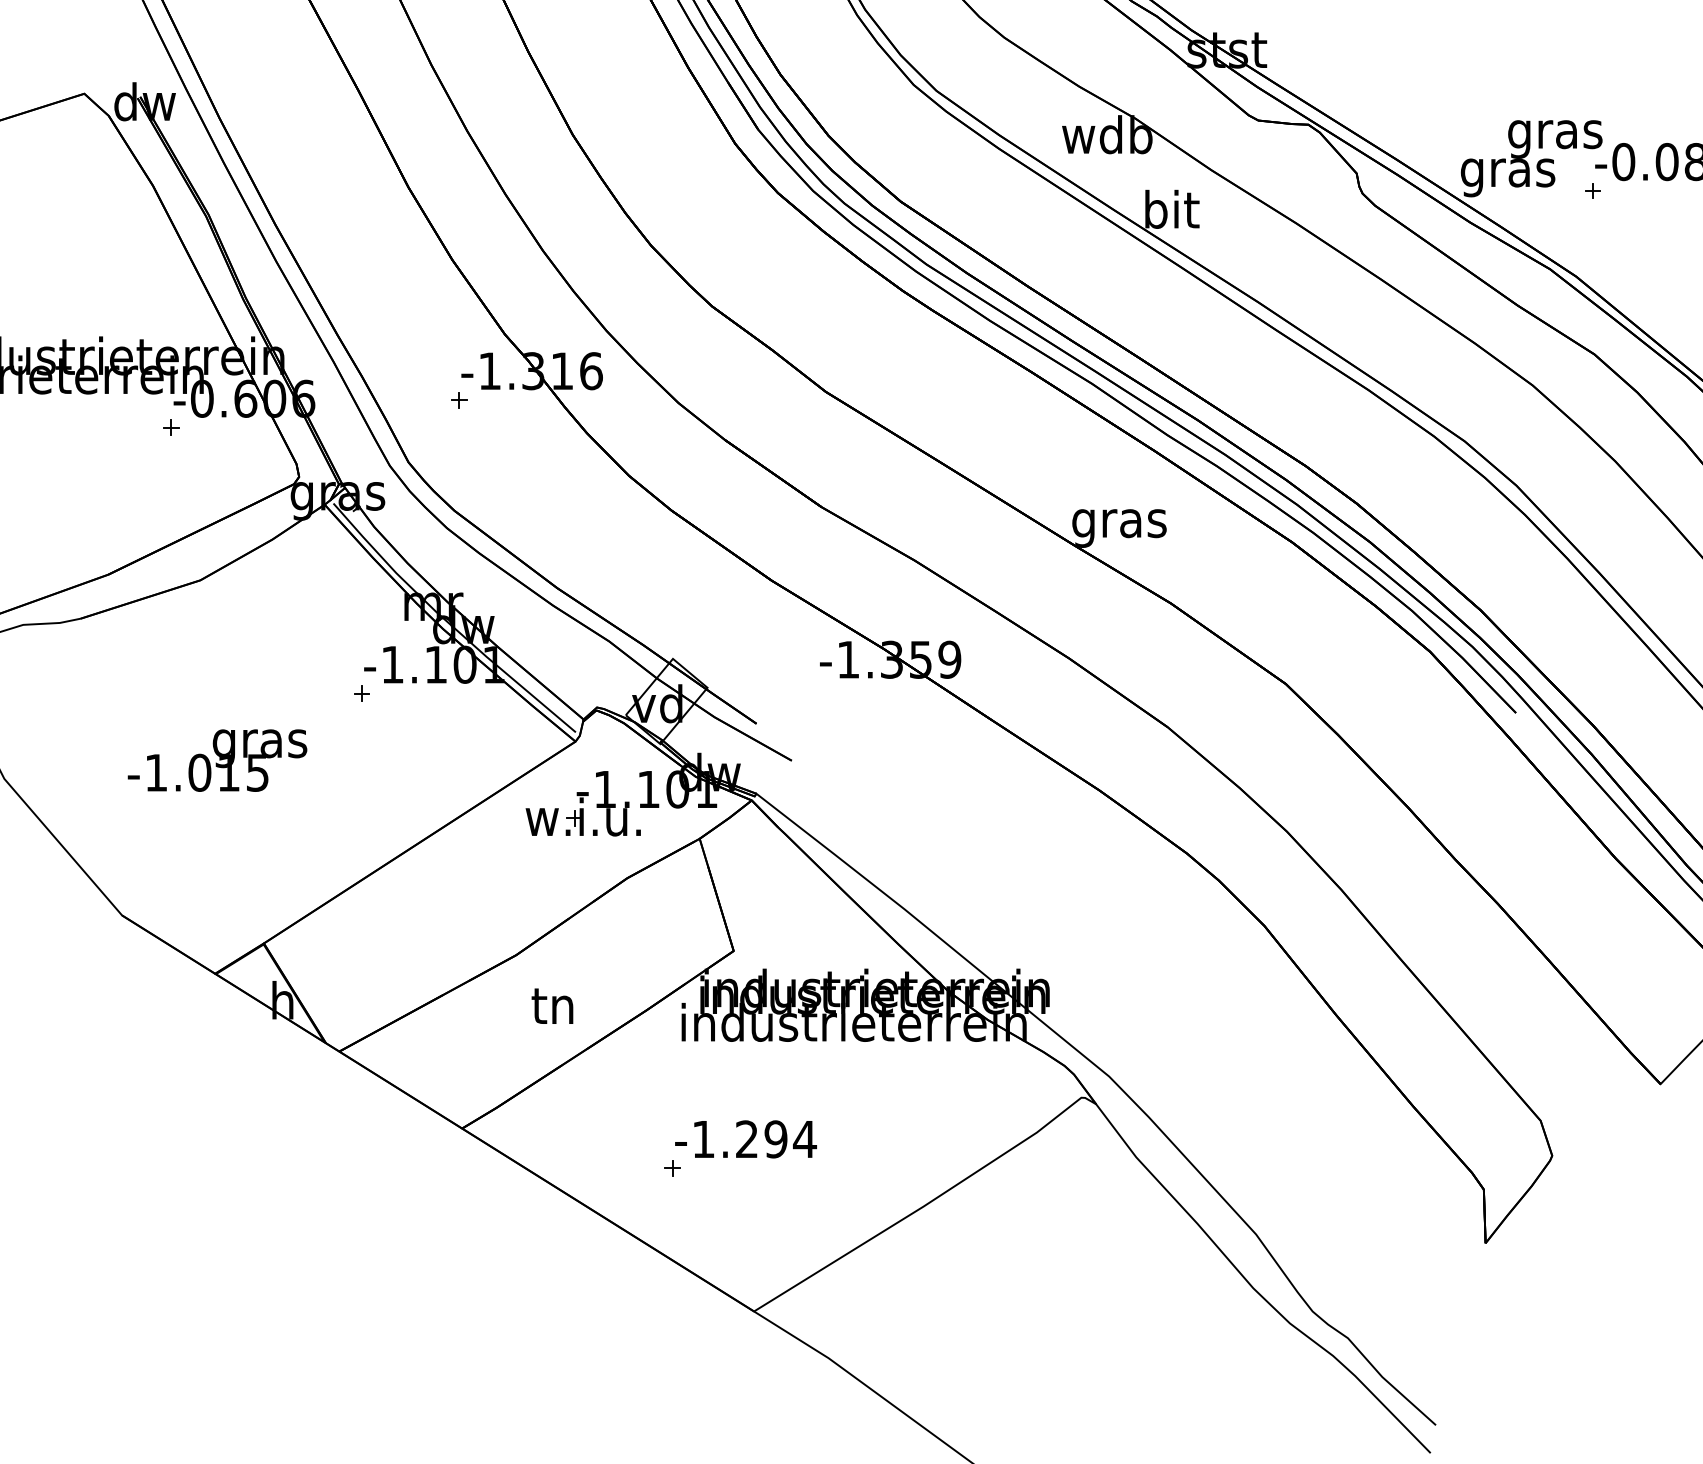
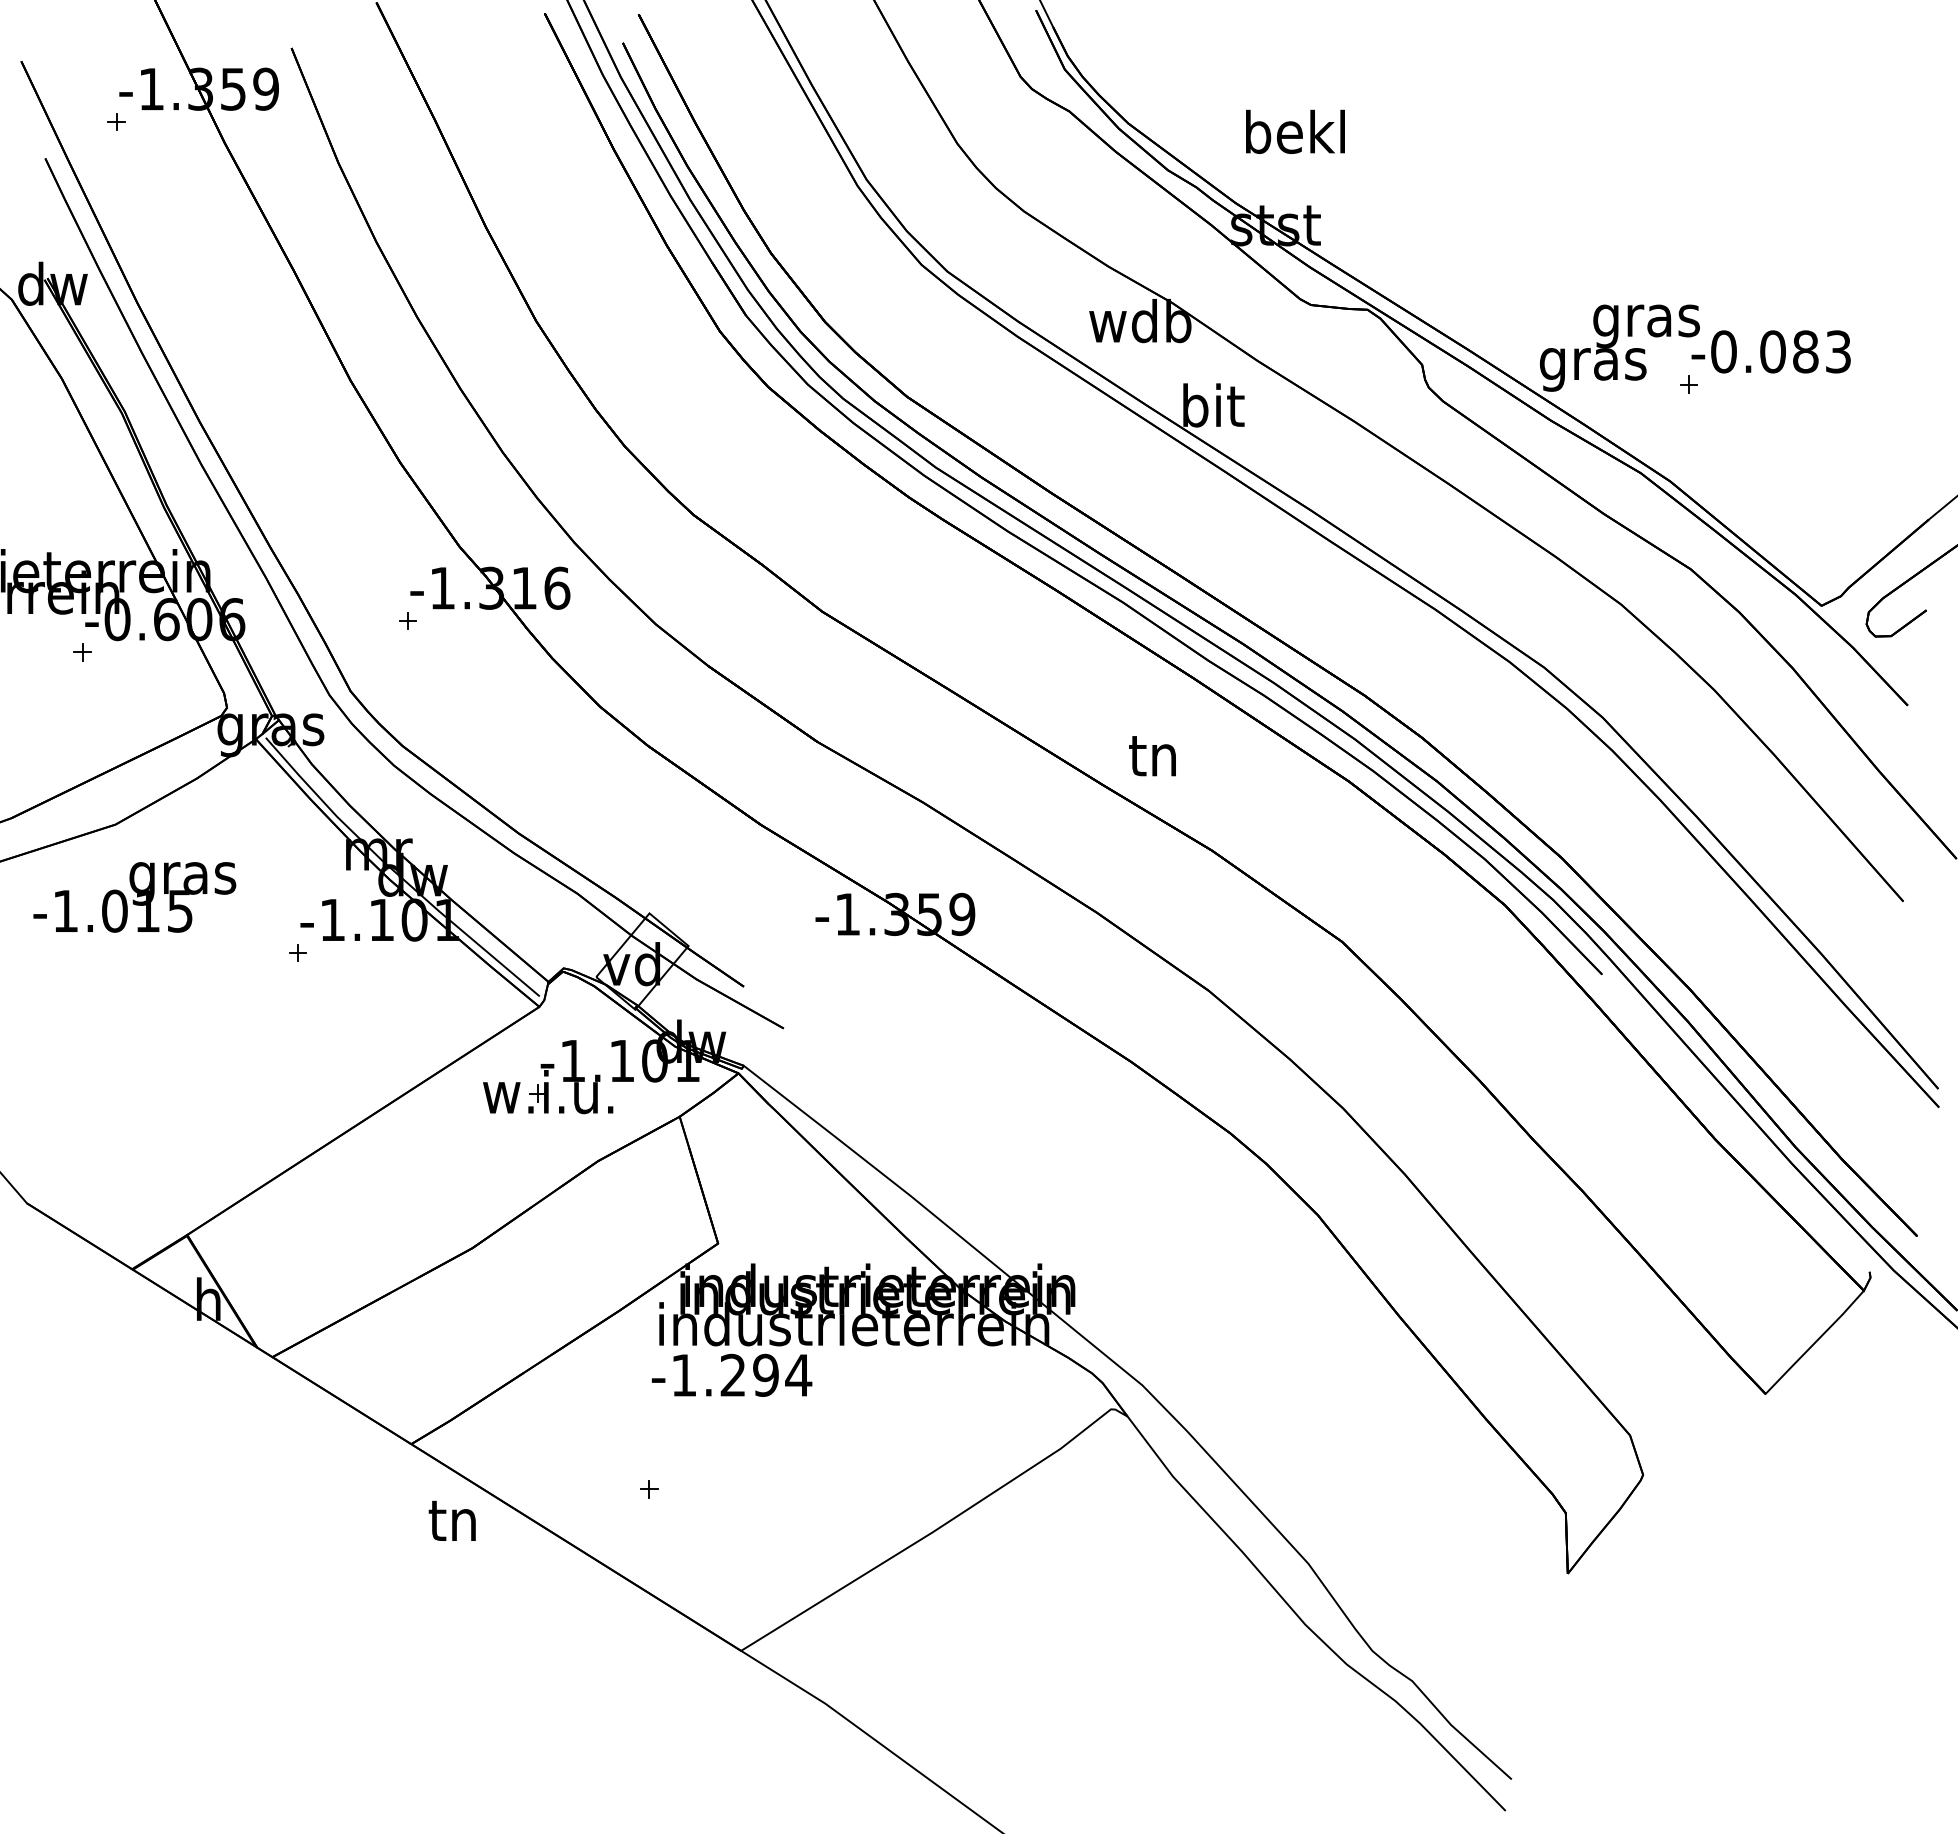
text: (1118, 525) -> (1153, 762), gras -> tn
text: (217, 760) -> (134, 897), moved
text: (551, 1005) -> (451, 1520), moved
text: (745, 1138) -> (731, 1374), moved

